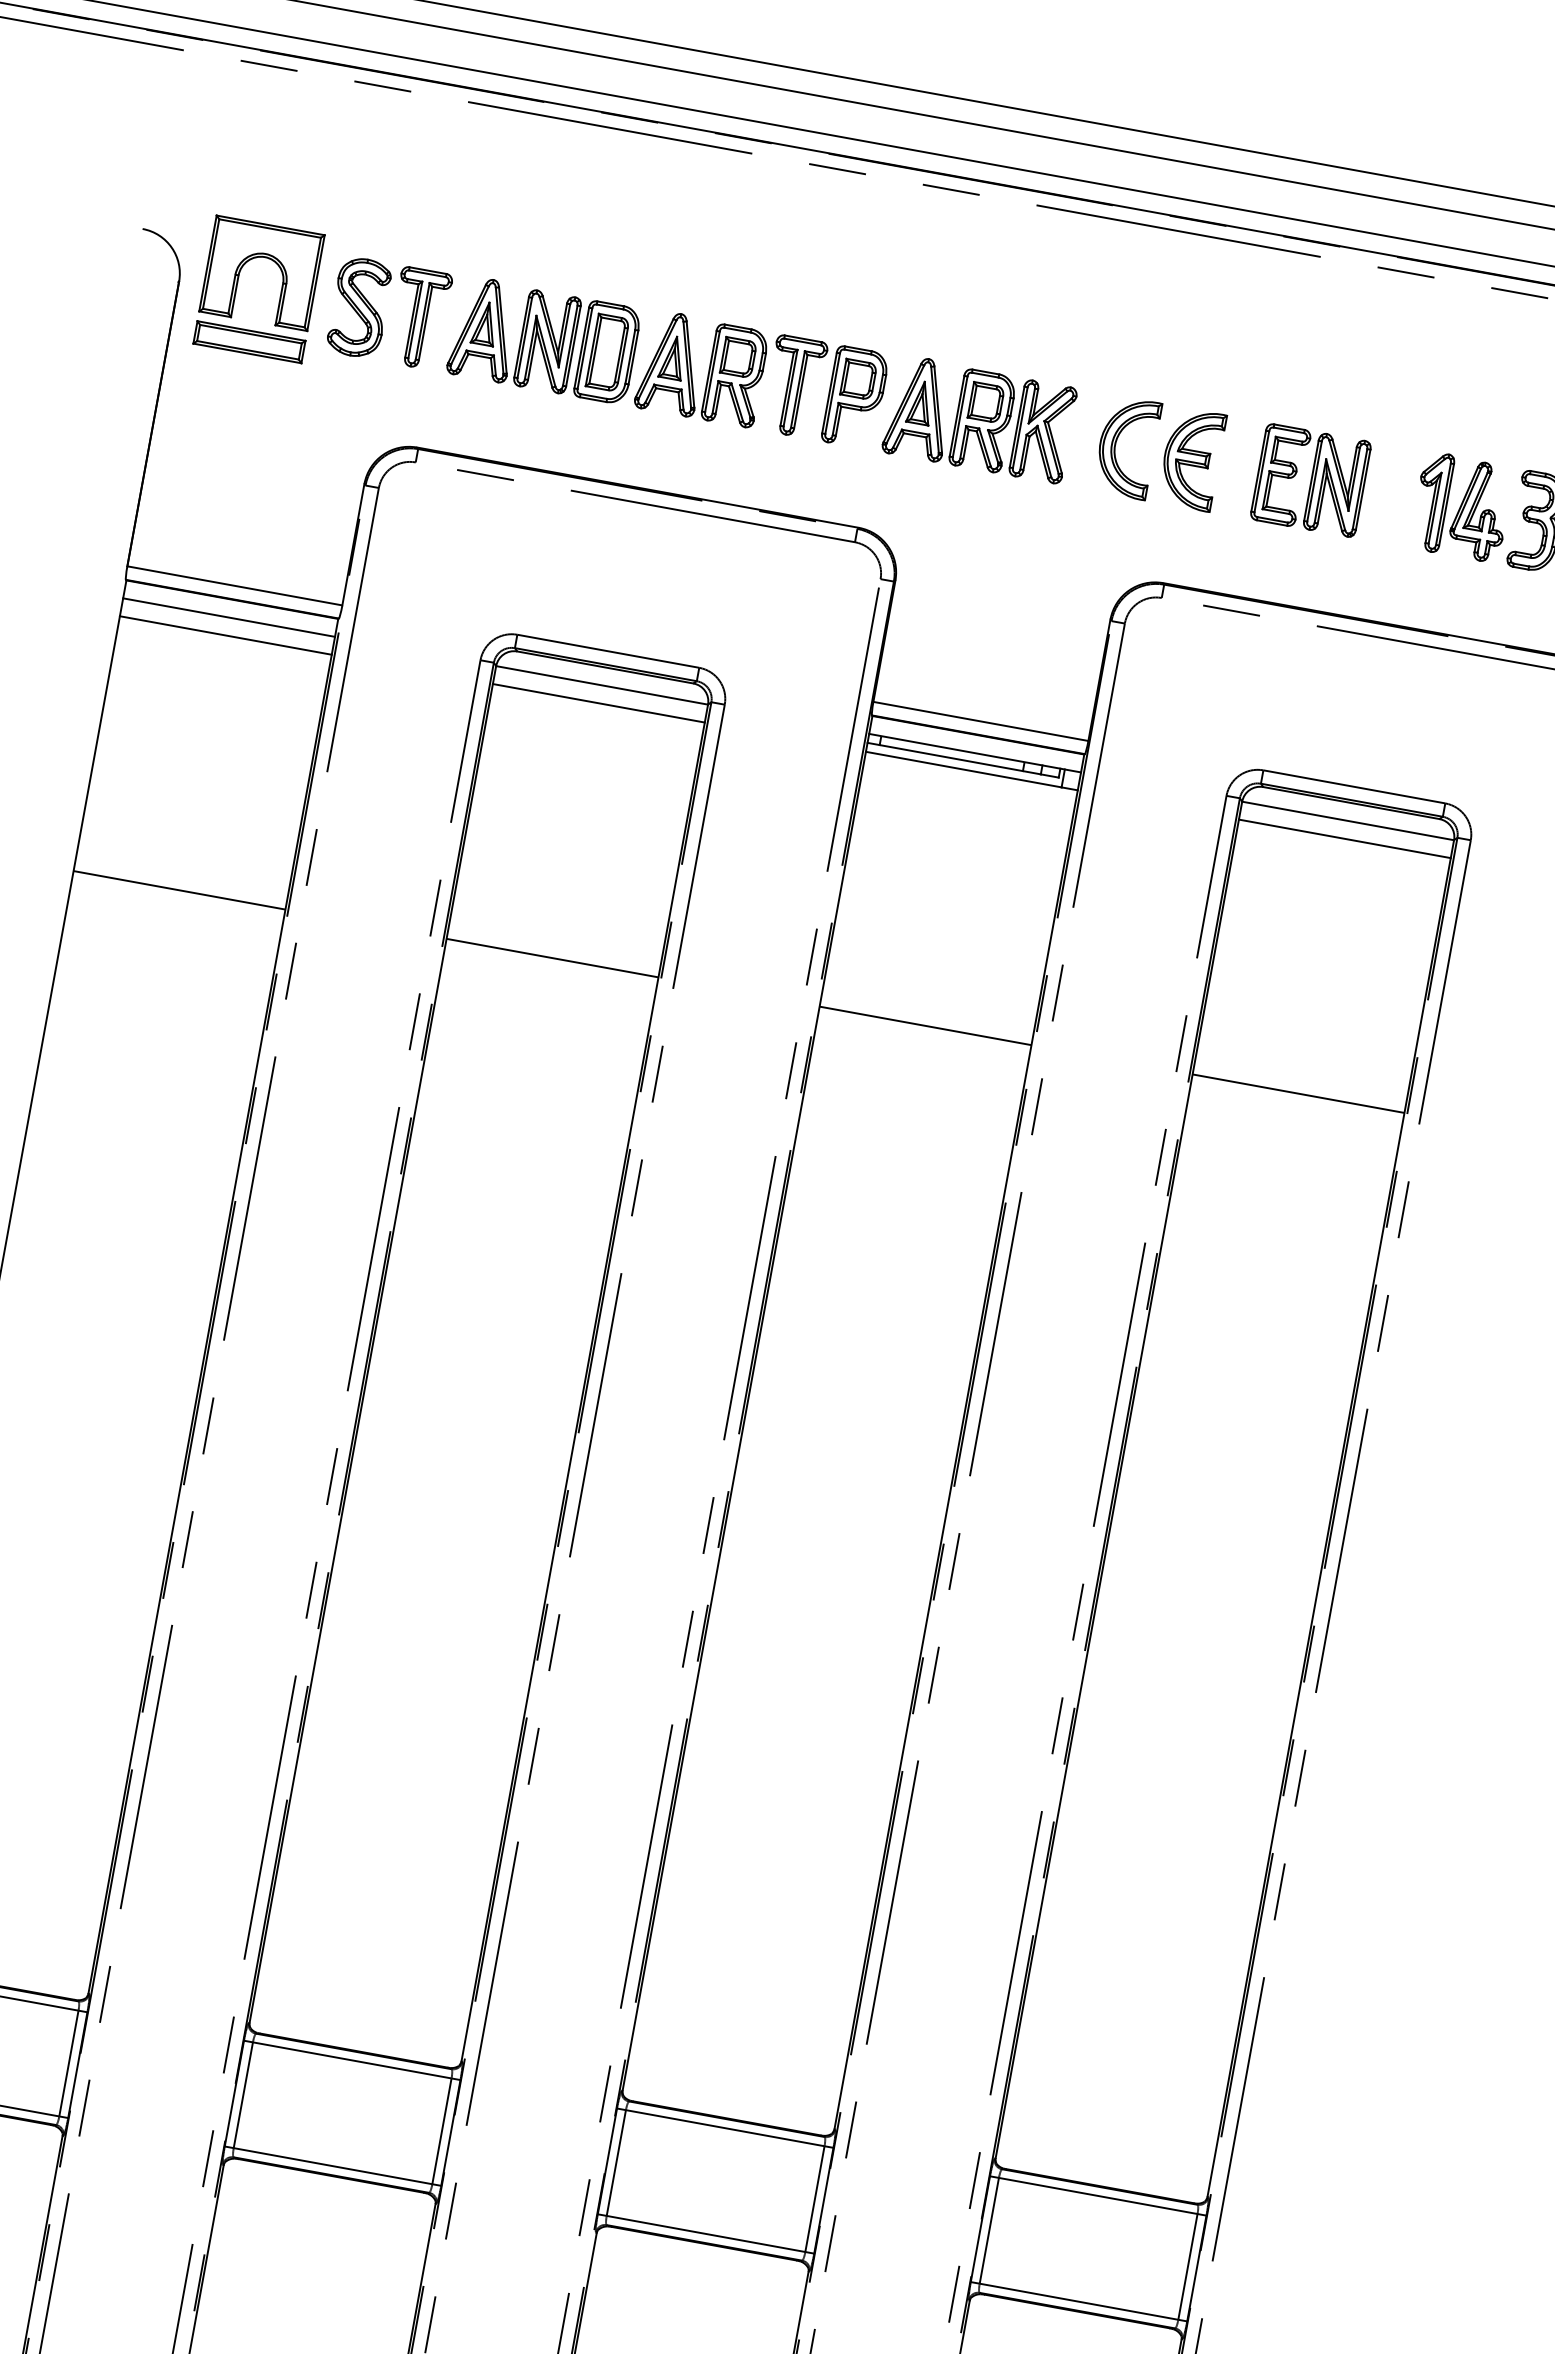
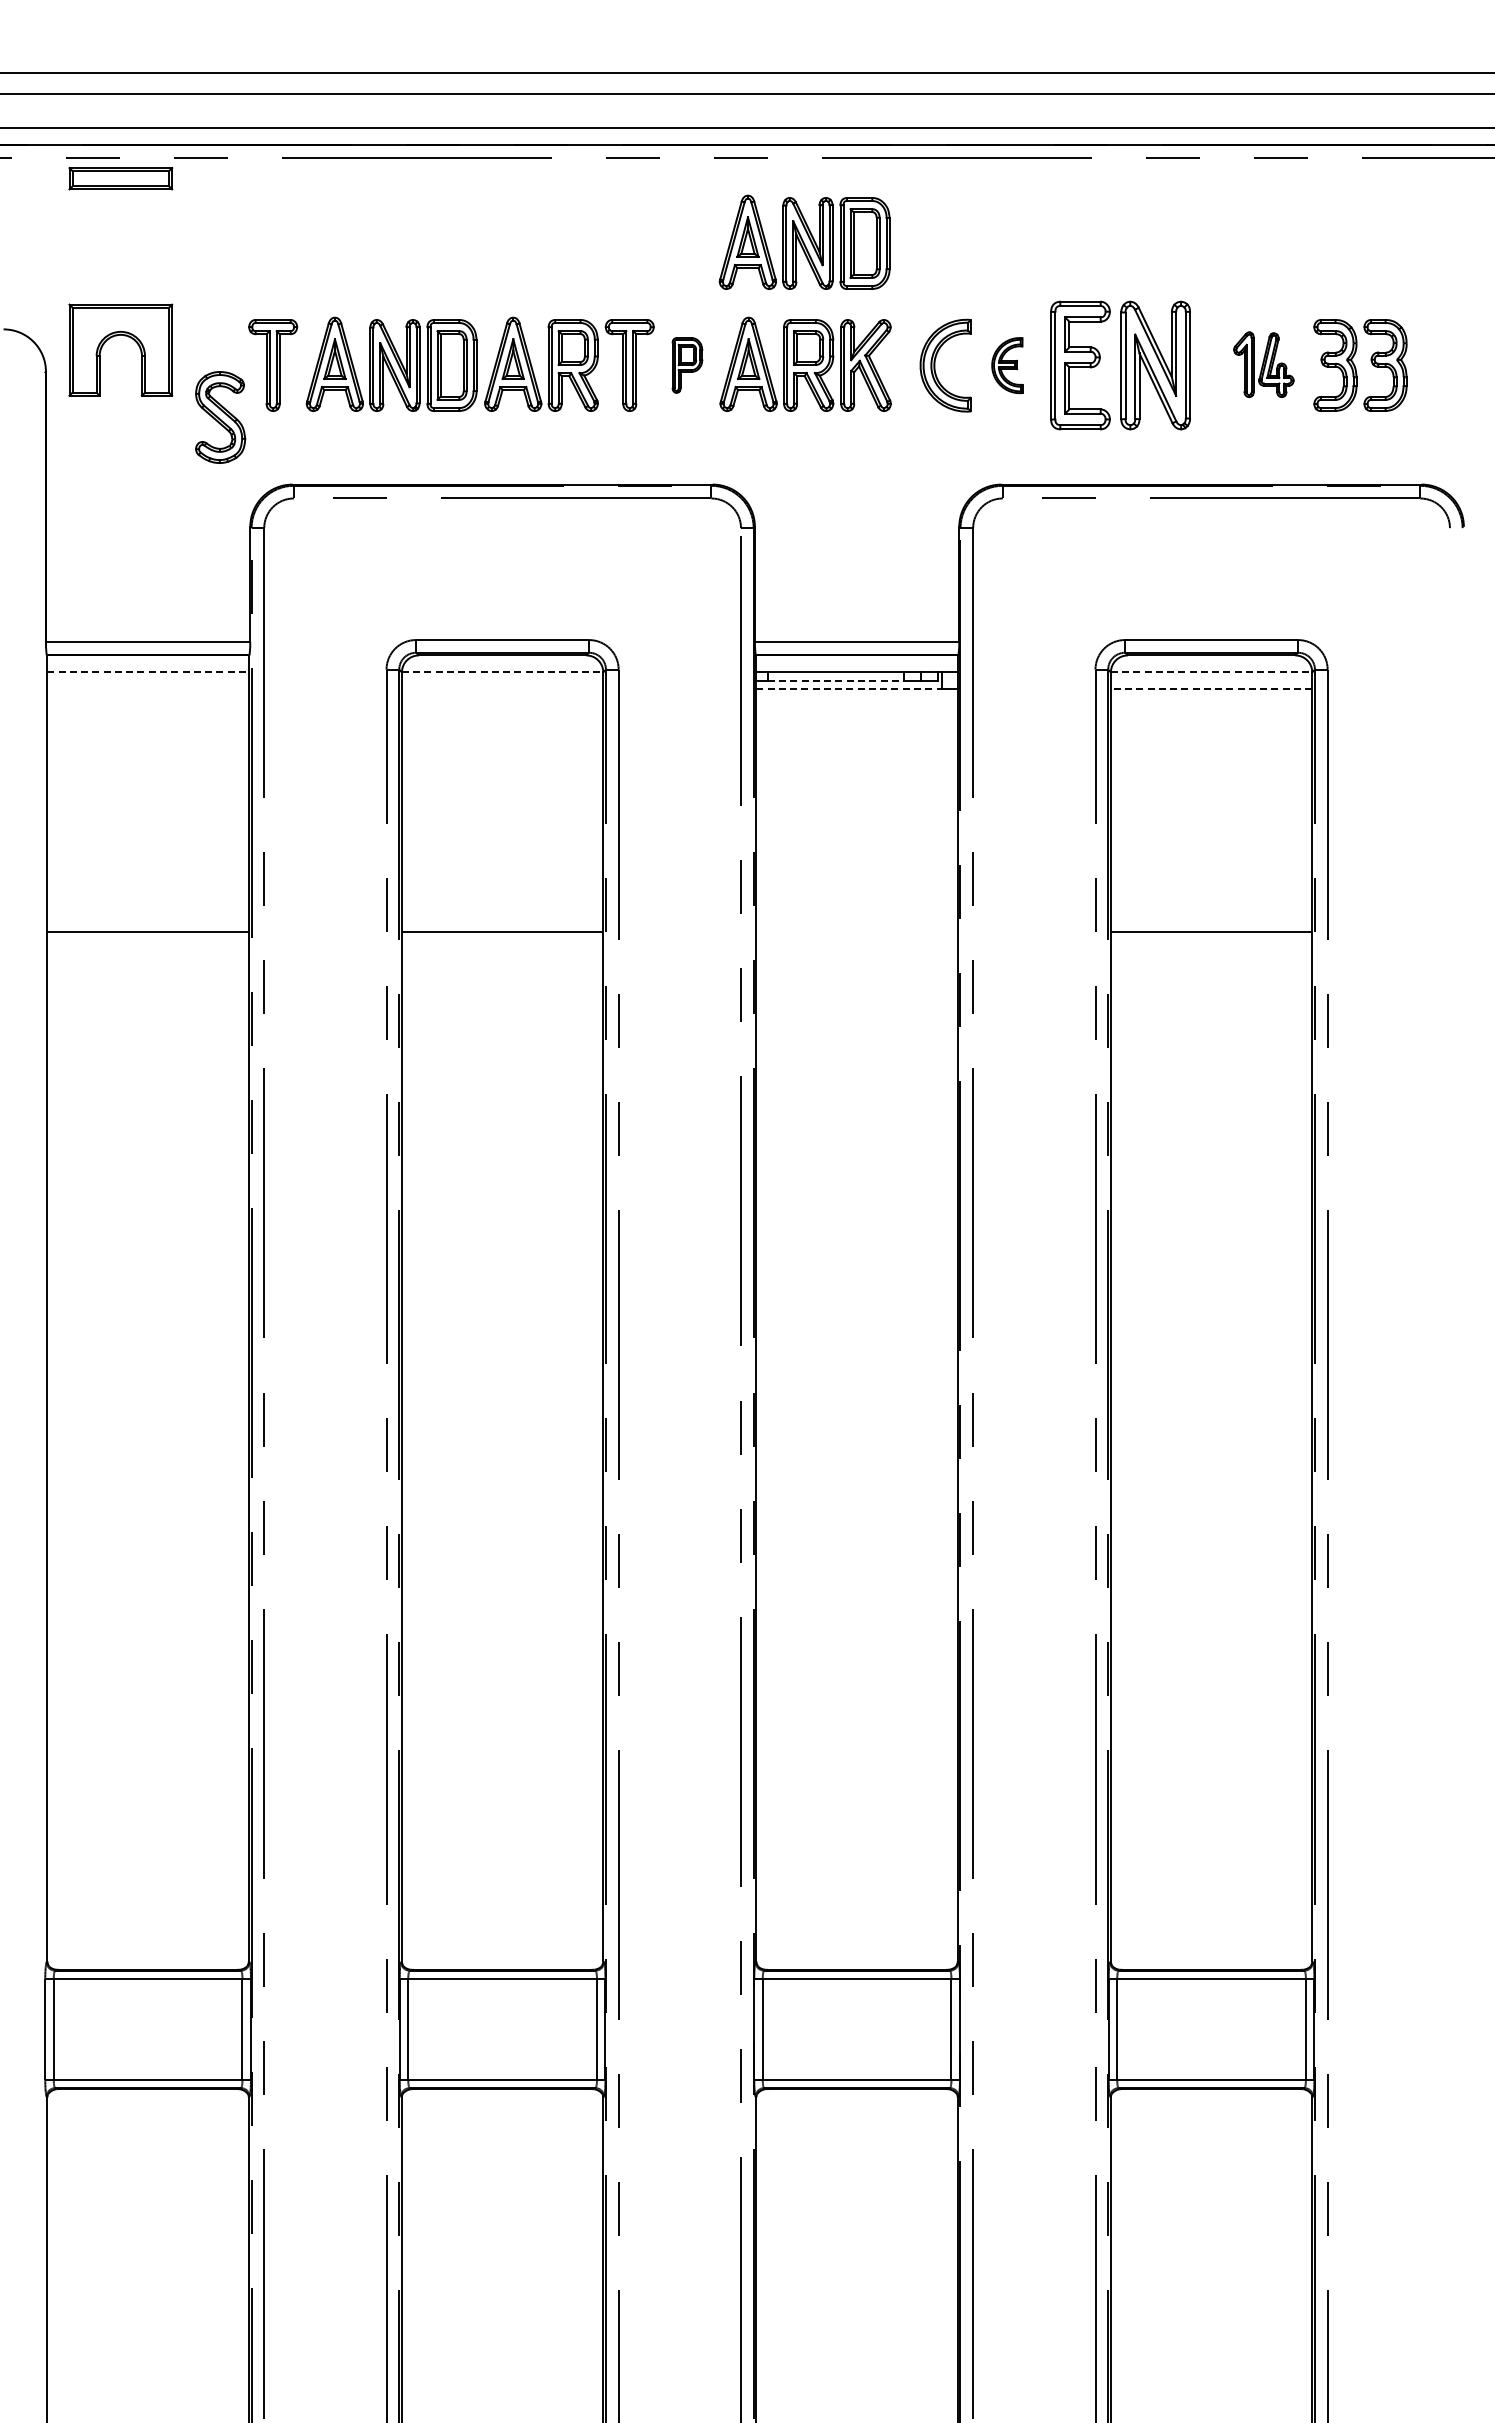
part: (1002, 289) -> (804, 241), added
part: (359, 307) -> (220, 417), moved
part: (249, 341) -> (120, 178), moved
part: (855, 397) -> (687, 365), size x0.6
part: (1192, 458) -> (1007, 365), size x0.6
part: (1309, 480) -> (1119, 365), size x1.4
part: (1461, 506) -> (1263, 364), size x0.7
line: (229, 617) -> (148, 672), solid -> dashed
line: (225, 635) -> (147, 689), removed
line: (601, 685) -> (502, 672), solid -> dashed
line: (598, 703) -> (502, 689), removed
line: (951, 757) -> (836, 680), solid -> dashed
line: (963, 769) -> (849, 689), solid -> dashed
line: (1348, 821) -> (1211, 672), solid -> dashed
line: (1344, 838) -> (1211, 689), solid -> dashed
line: (924, 1025) -> (856, 931), removed

